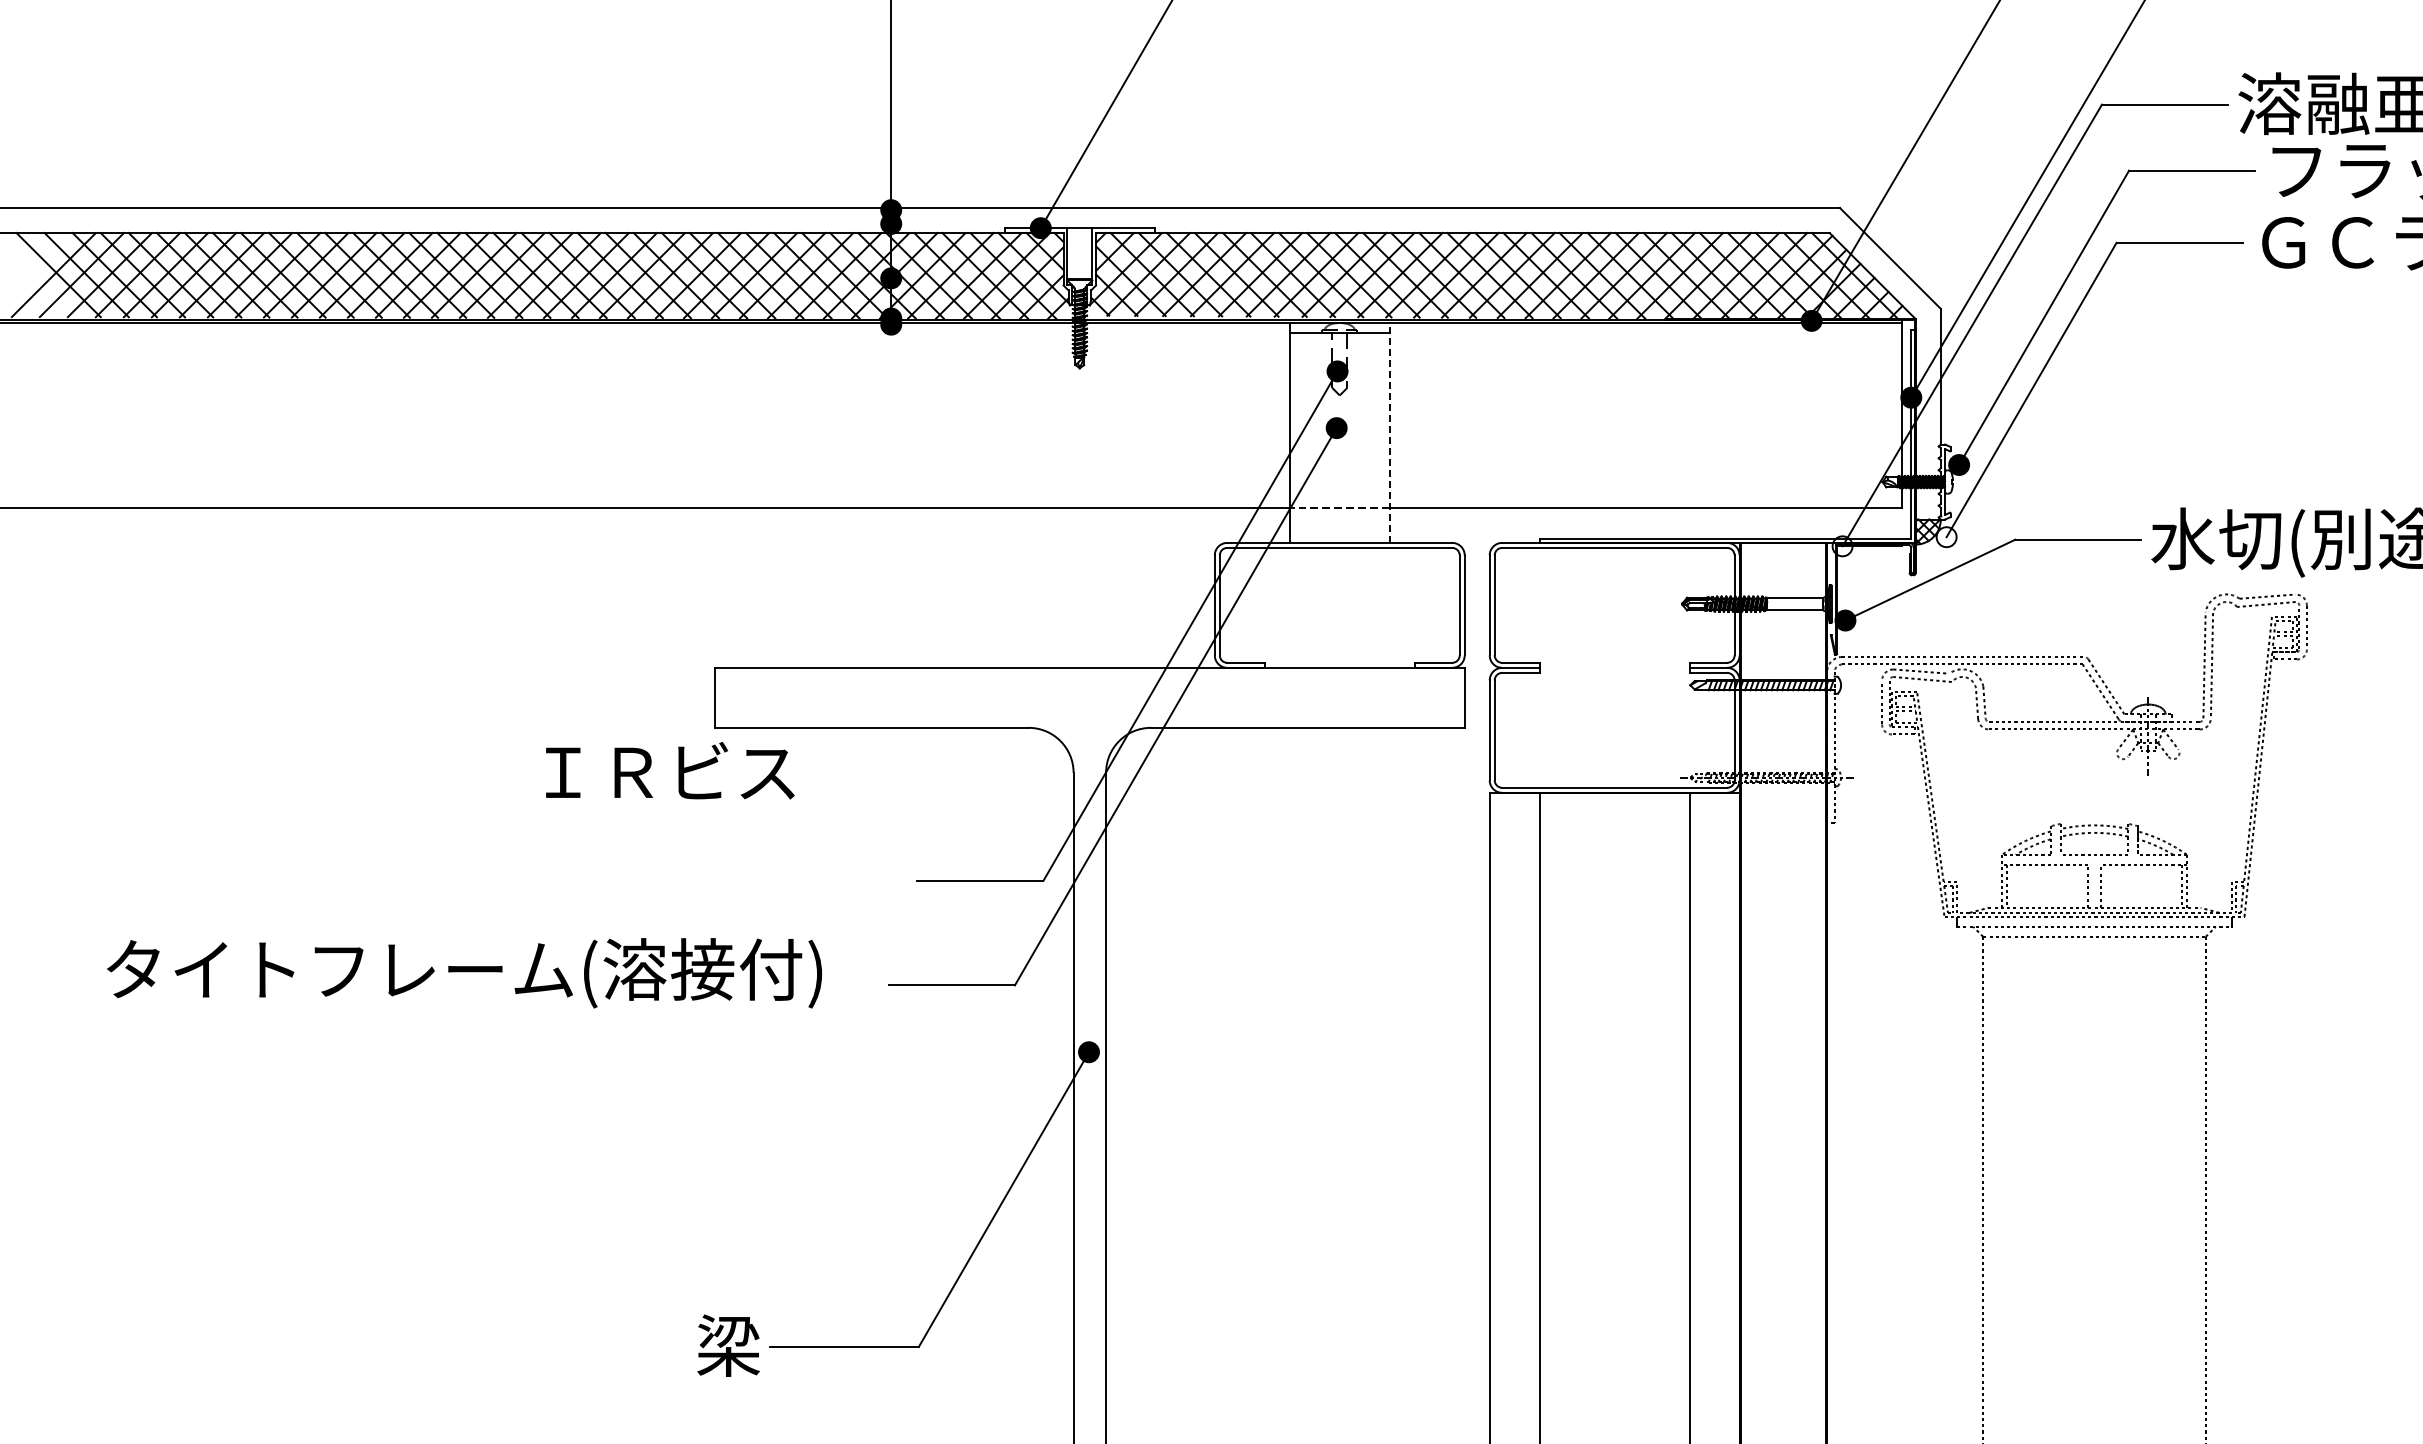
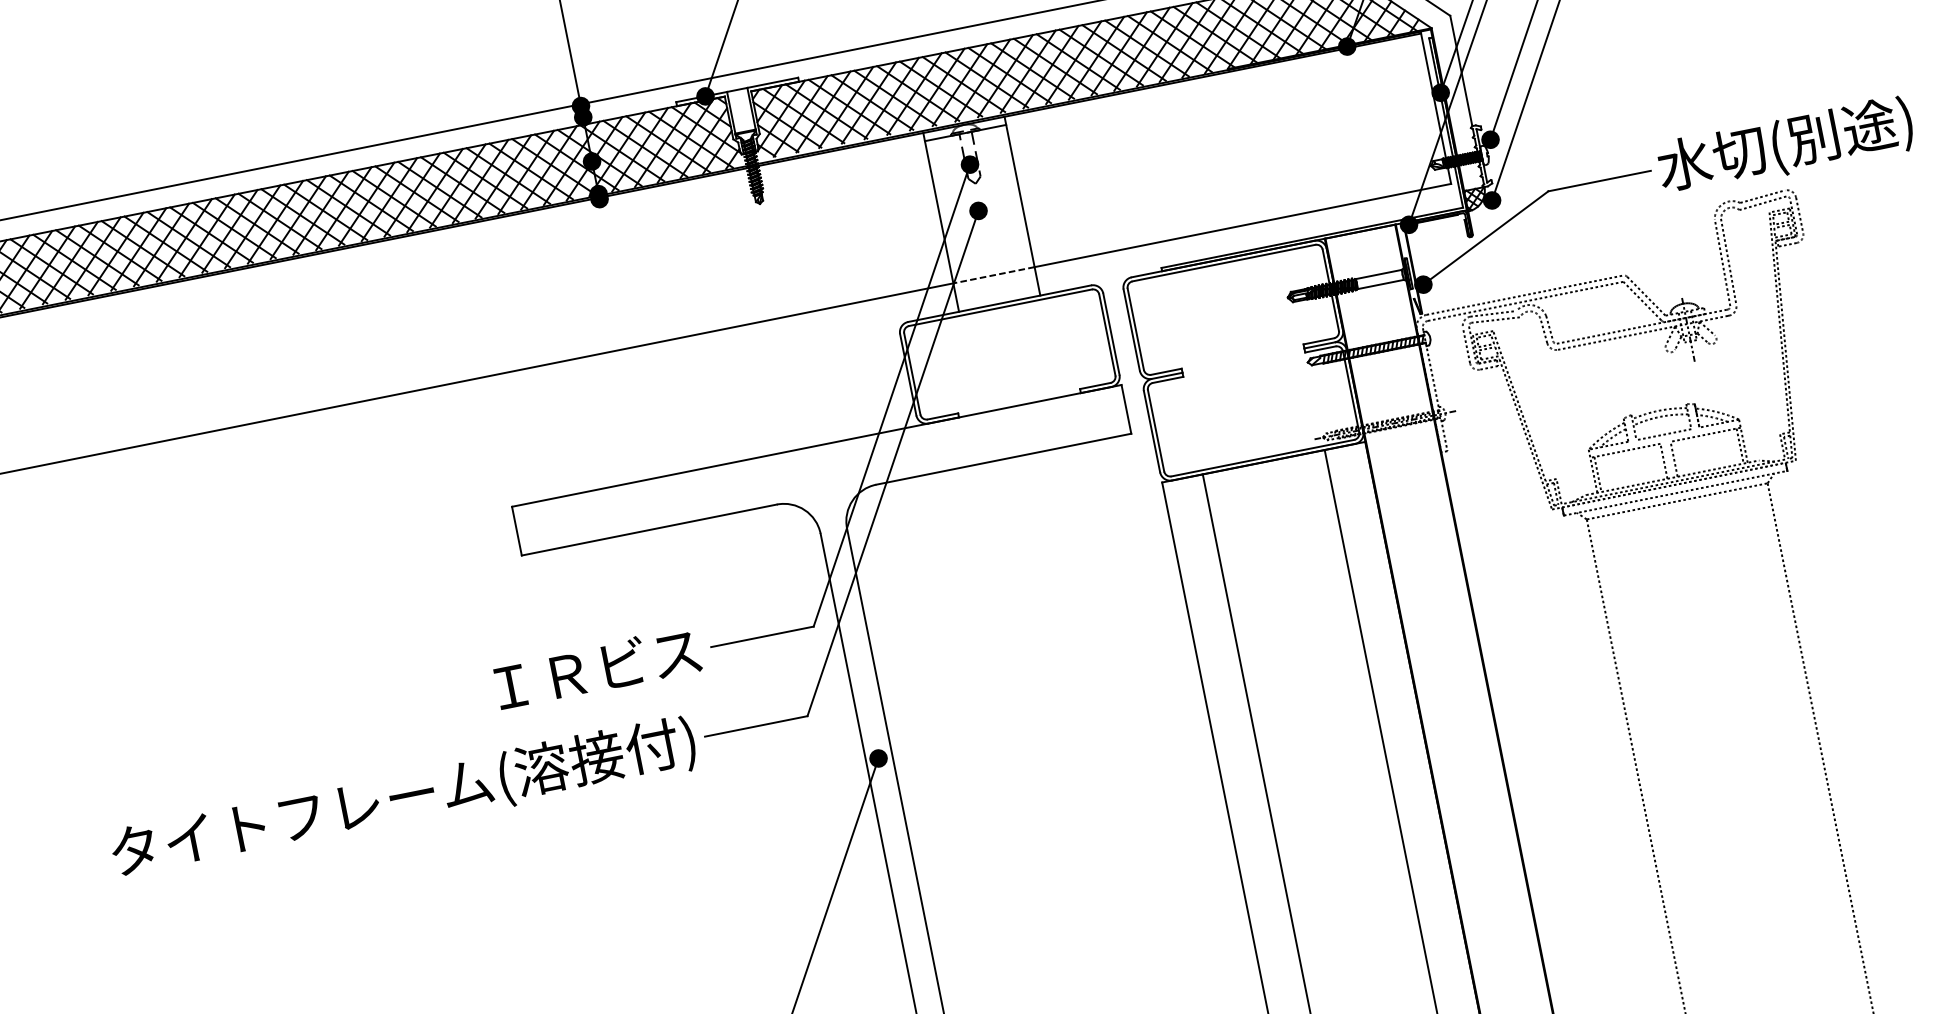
line: (1389, 432) -> (1022, 205), dashed -> solid
fill: (1946, 537) -> (1492, 200), added
fill: (1842, 546) -> (1408, 224), added
text: (670, 770) -> (597, 667), moved
text: (464, 973) -> (403, 799), moved

